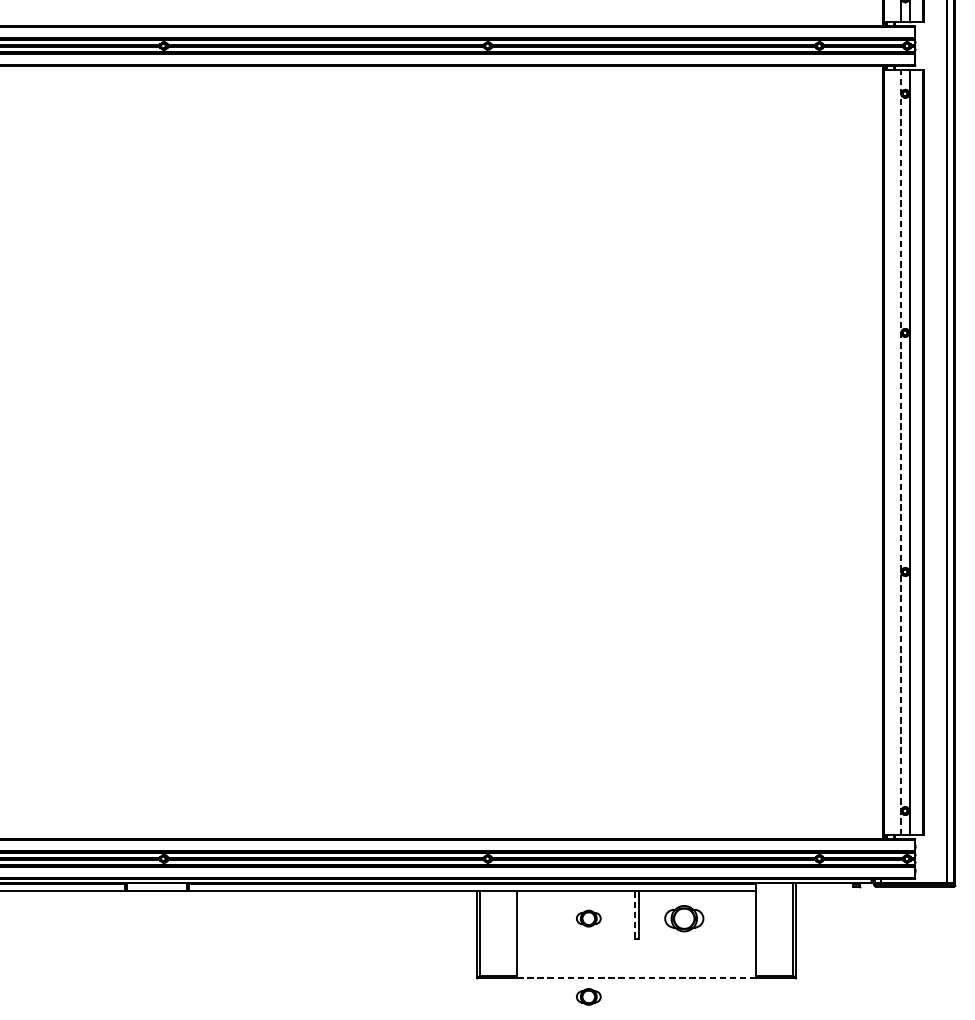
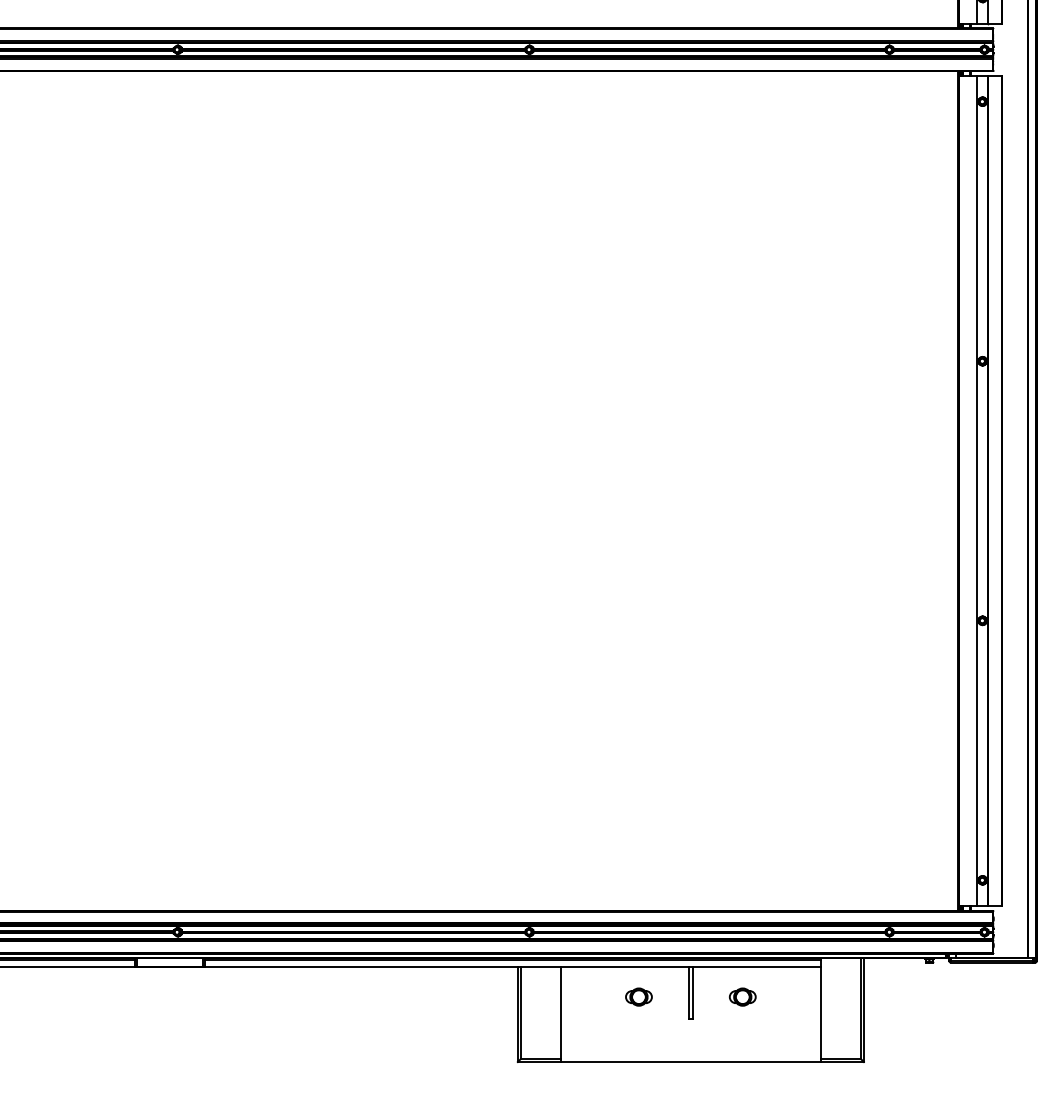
line: (900, 451) -> (977, 490), dashed -> solid
line: (634, 914) -> (688, 992), dashed -> solid
part: (684, 918) -> (742, 996), size x0.62
line: (636, 978) -> (690, 1062), dashed -> solid
part: (588, 996) -> (638, 1081), removed

